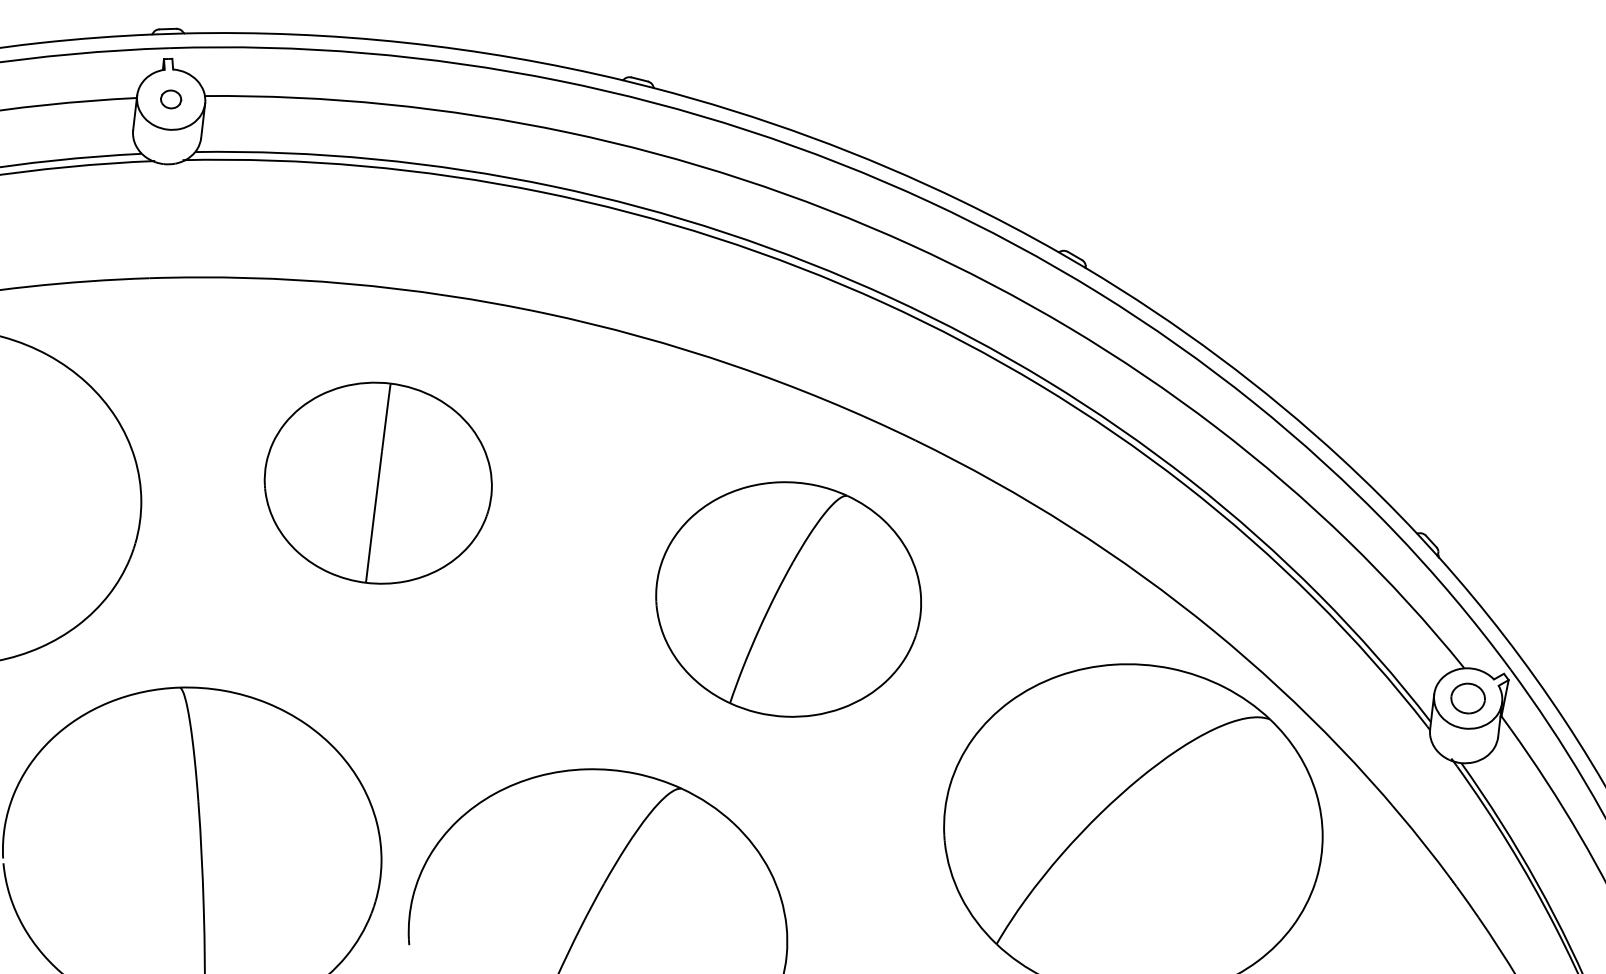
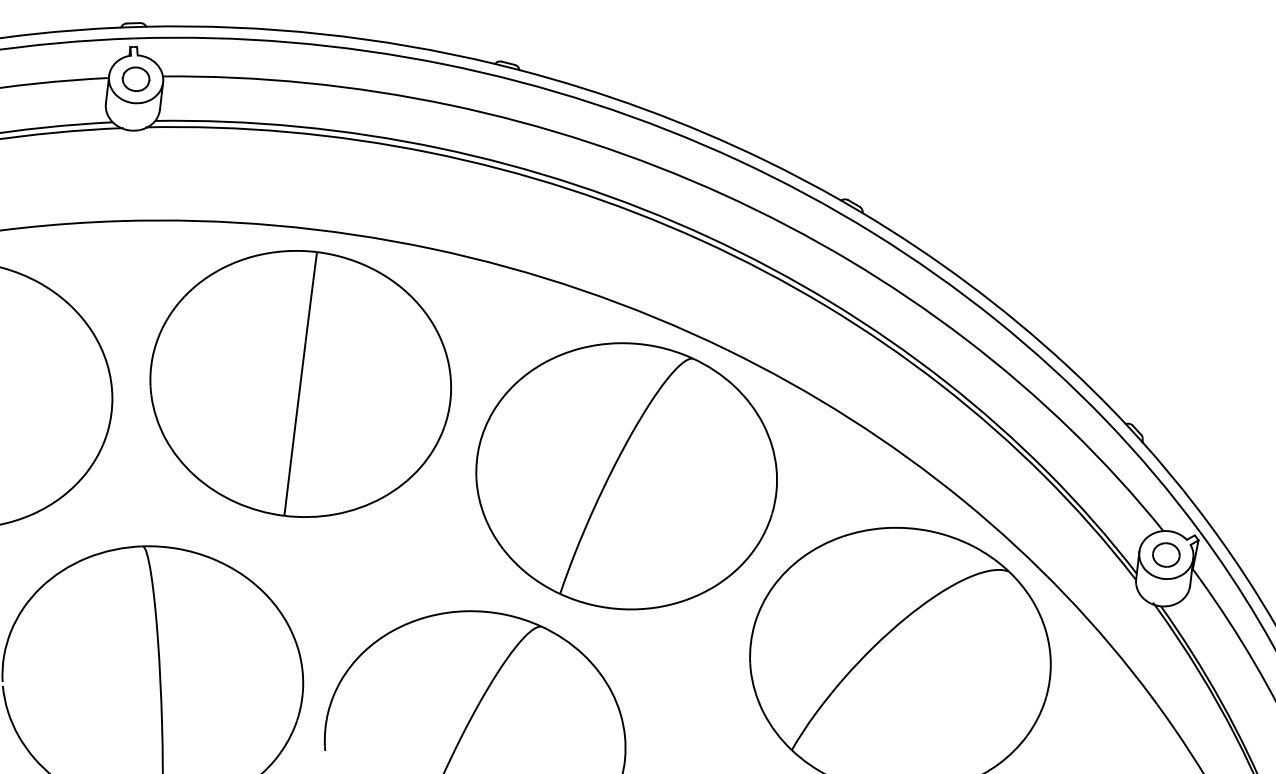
part: (170, 98) -> (135, 78), size x1.67
part: (378, 482) -> (300, 383), size x1.67
part: (788, 599) -> (626, 476), size x1.43

